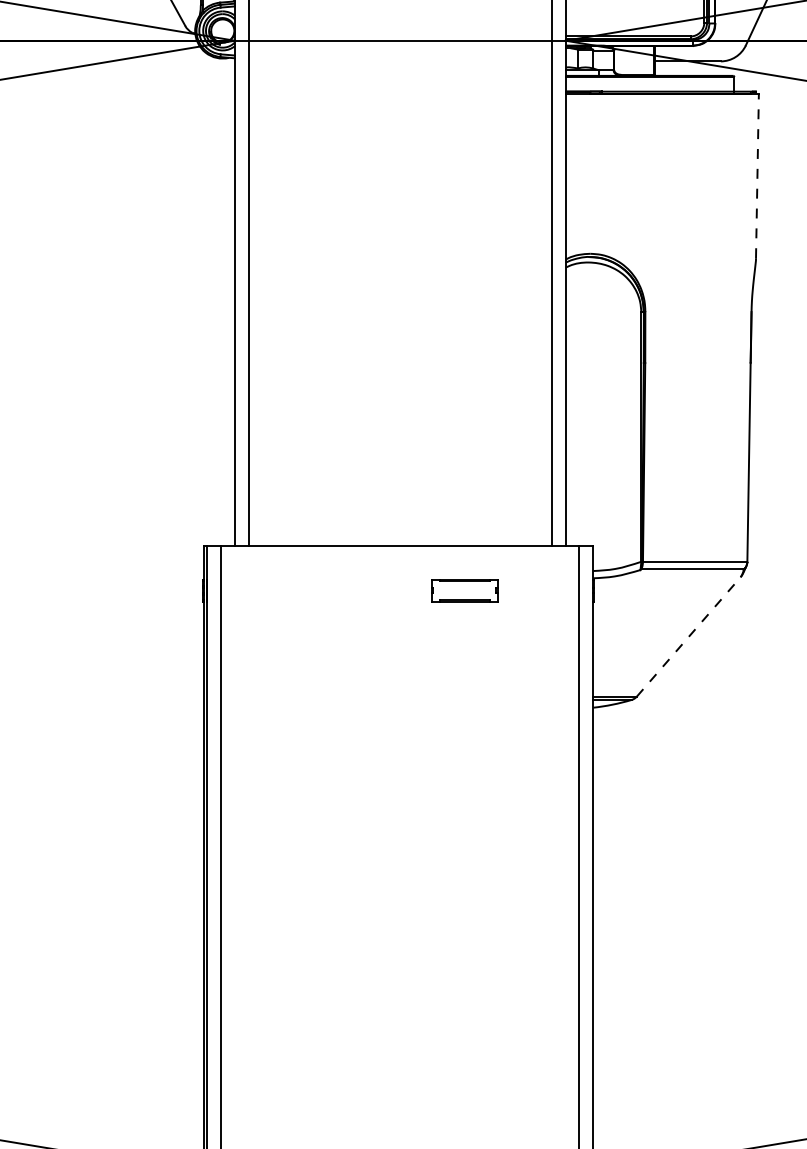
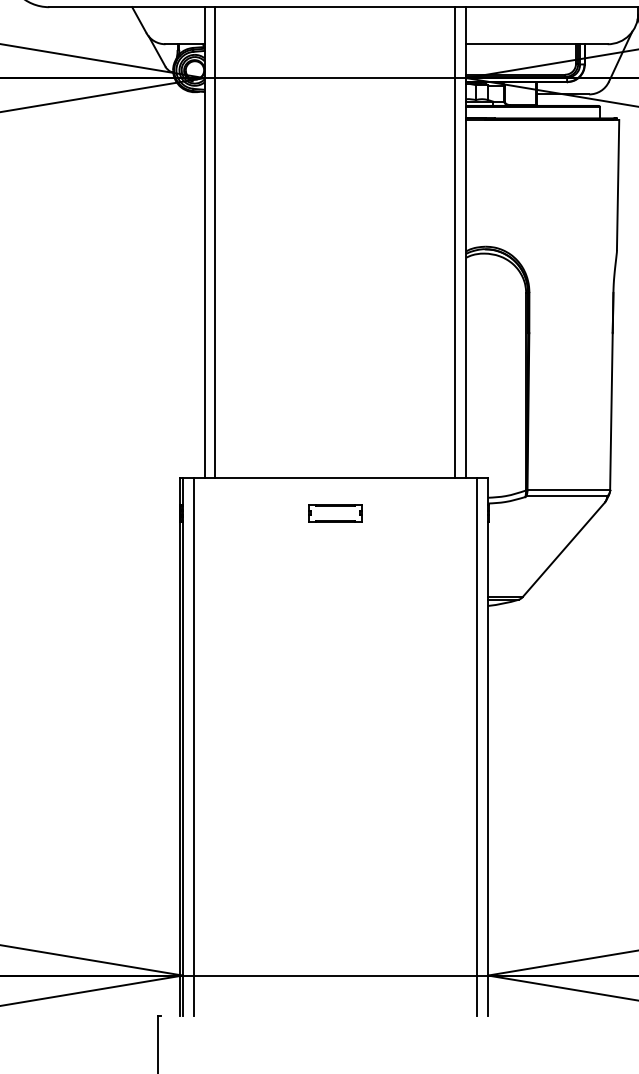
line: (757, 175) -> (618, 184), dashed -> solid
part: (464, 590) -> (335, 513), moved
line: (688, 636) -> (563, 549), dashed -> solid

